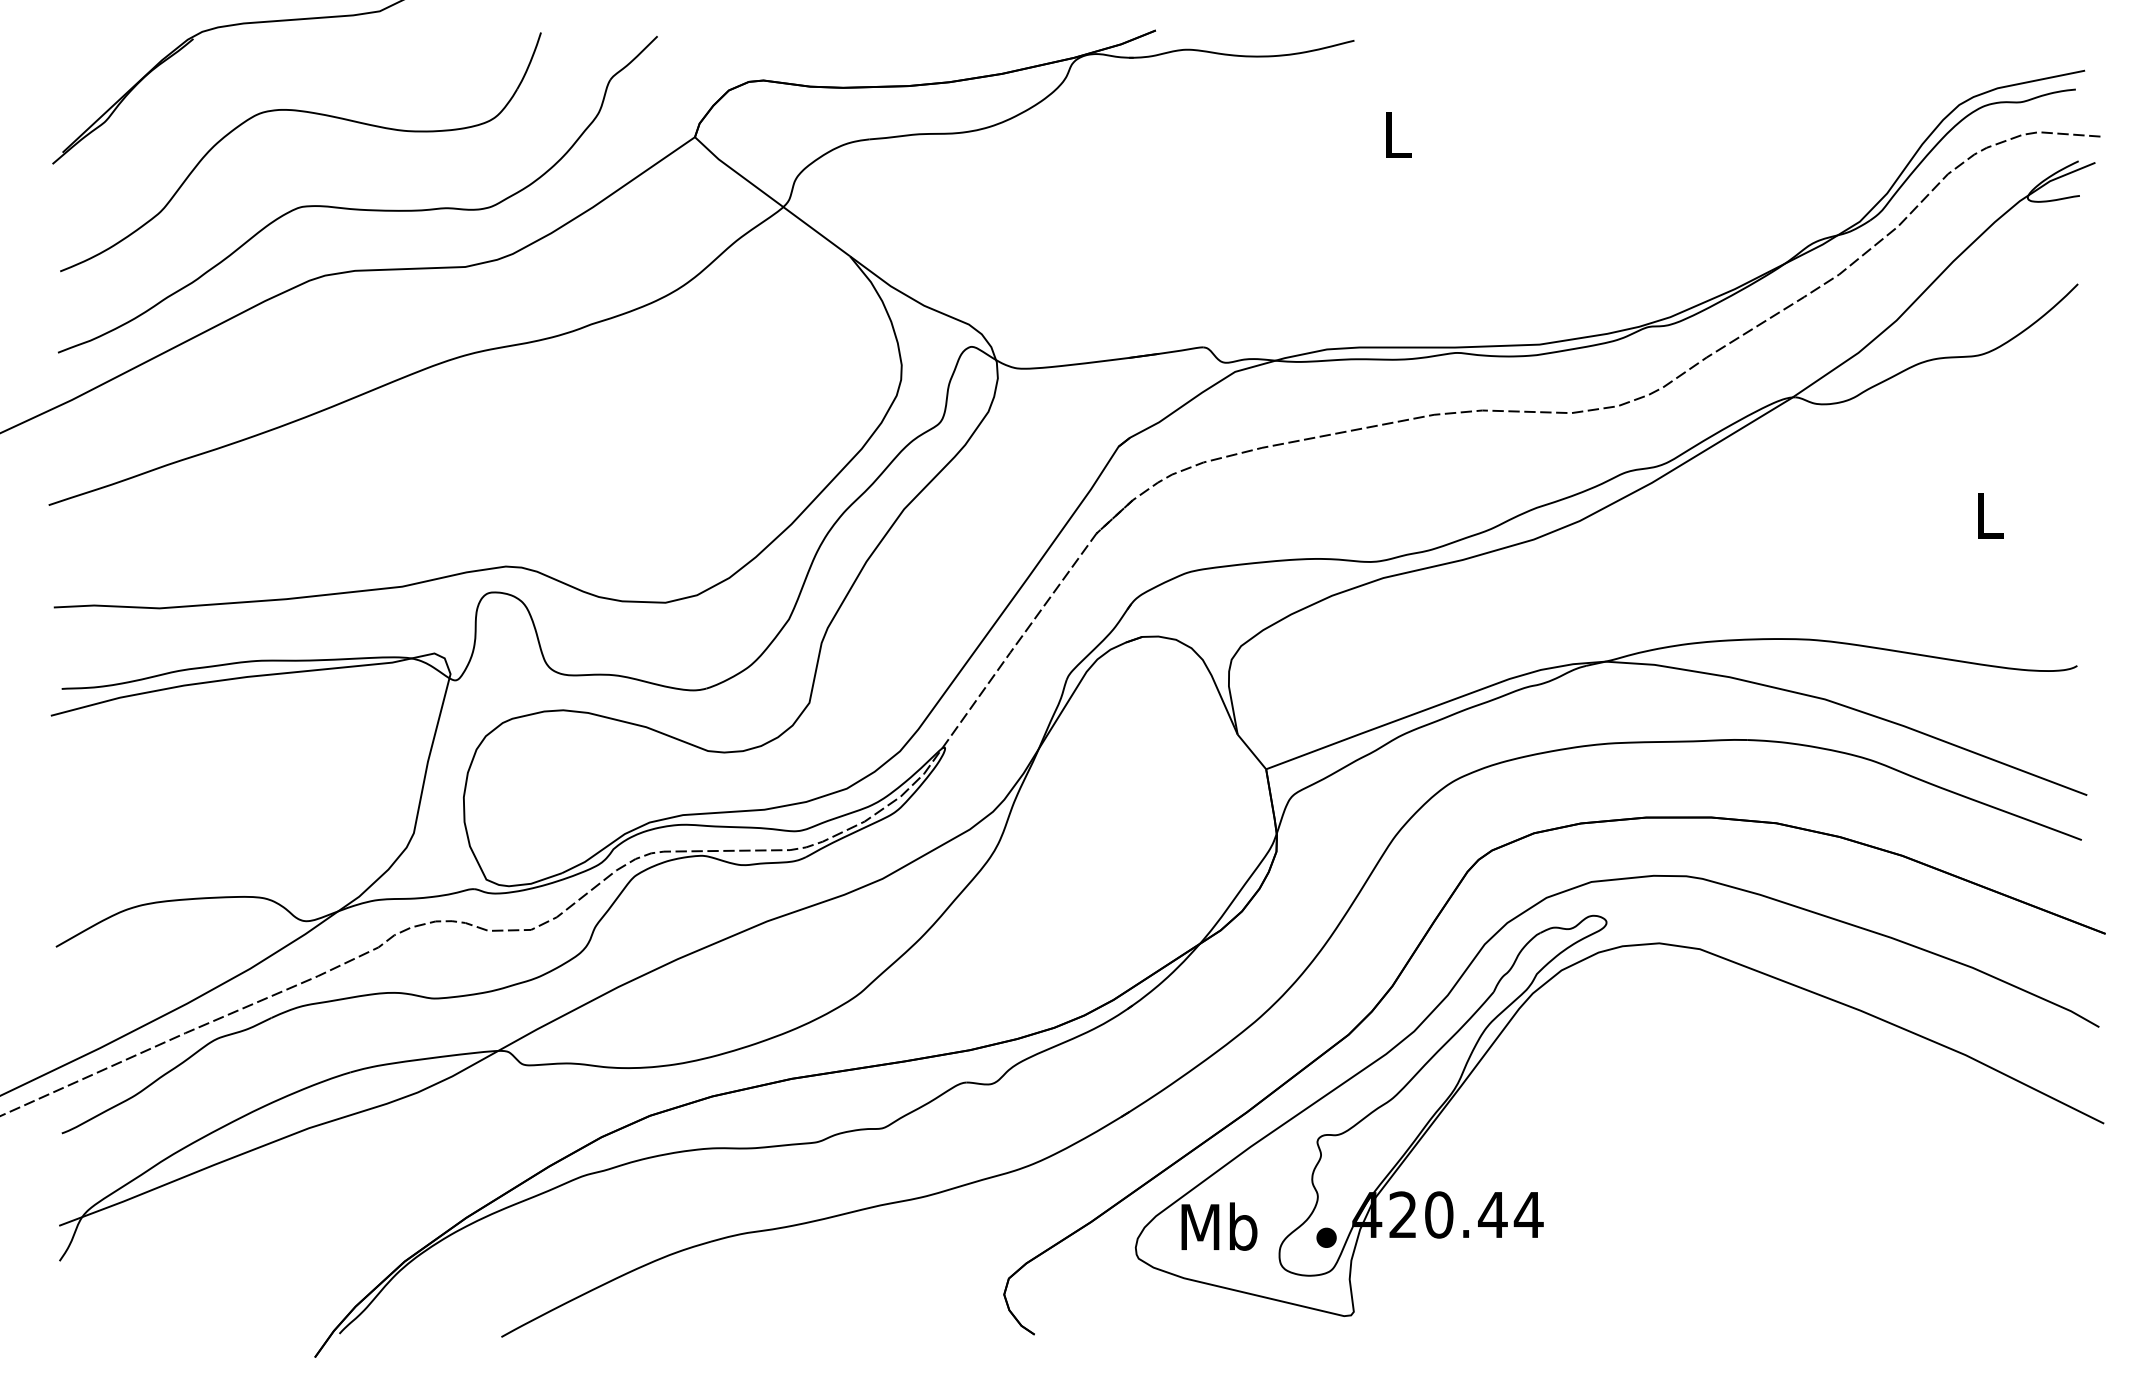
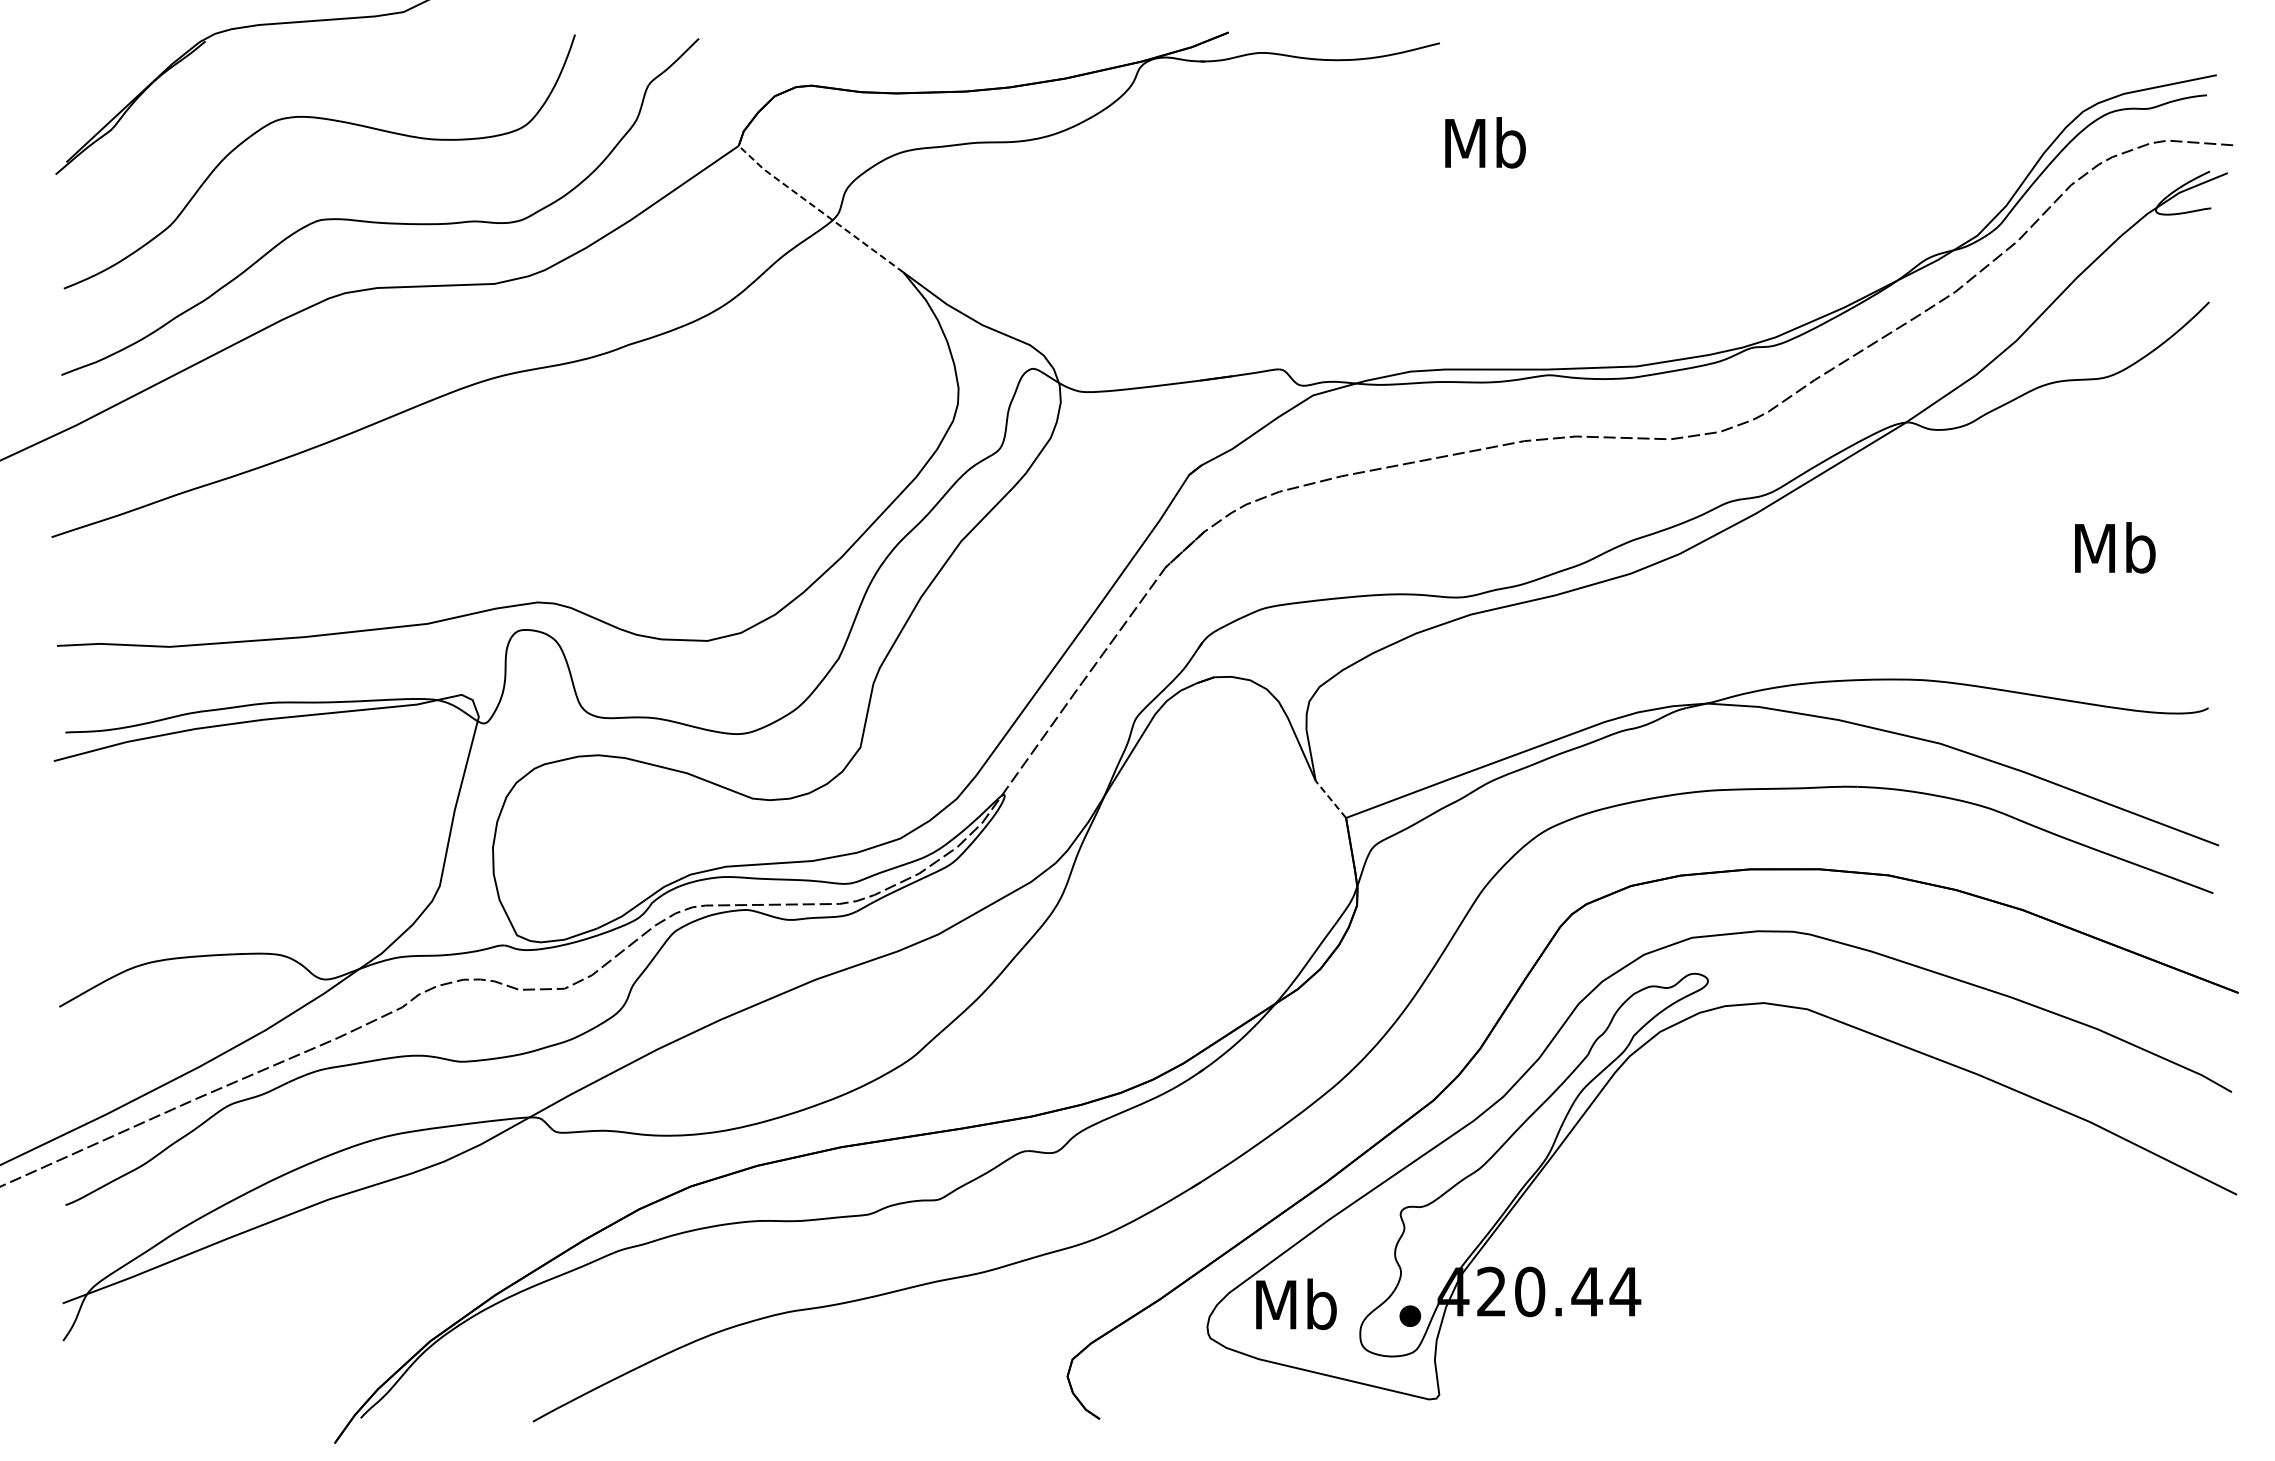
text: (1397, 133) -> (1485, 142), L -> Mb
line: (770, 197) -> (819, 210), solid -> dashed
text: (1989, 514) -> (2115, 547), L -> Mb
line: (1251, 751) -> (1330, 799), solid -> dashed

